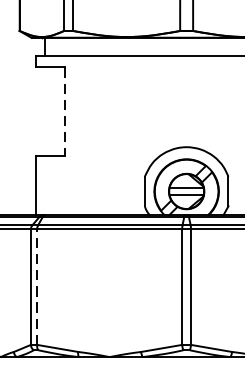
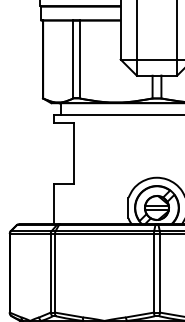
line: (65, 113) -> (74, 154), dashed -> solid
line: (37, 286) -> (55, 272), dashed -> solid

